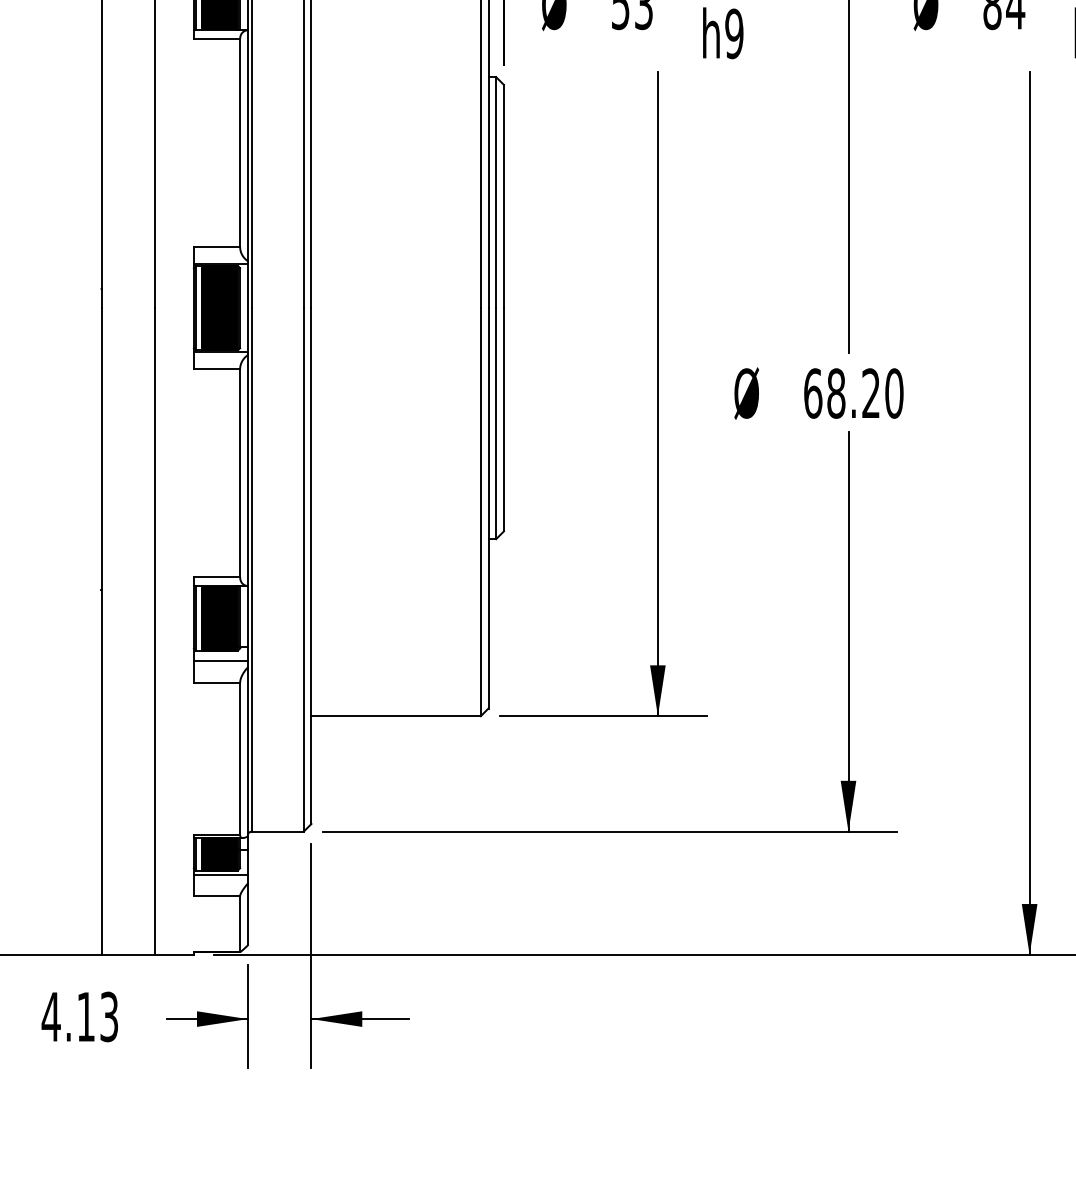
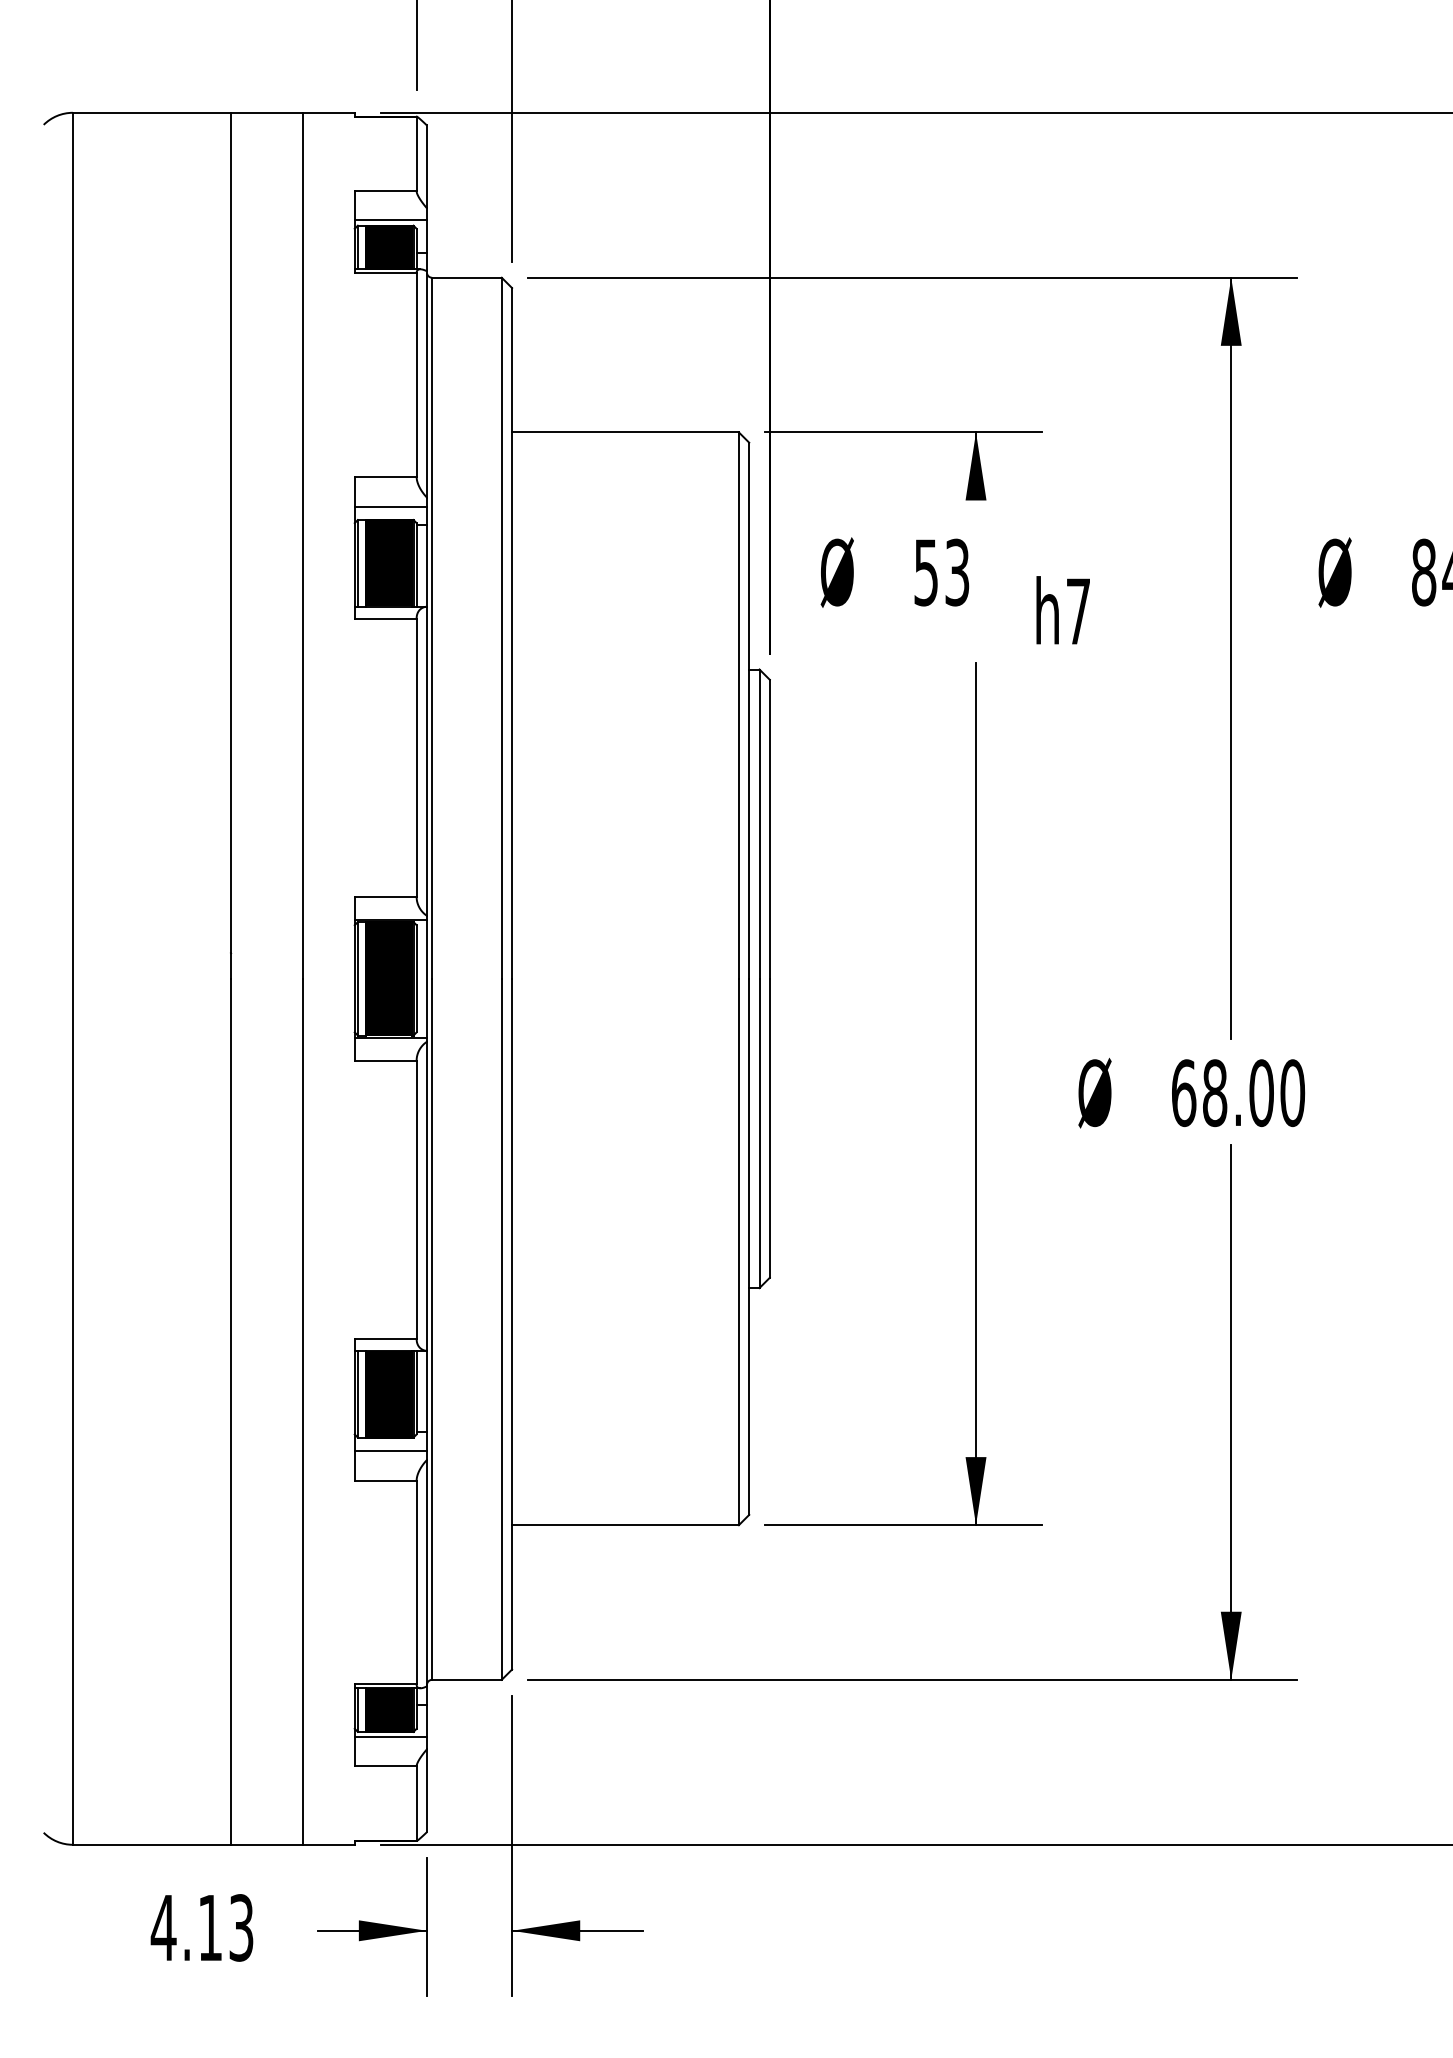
text: (734, 33) -> (1078, 611), h9 -> h7
text: (871, 393) -> (1261, 1093), 68.20 -> 68.00

